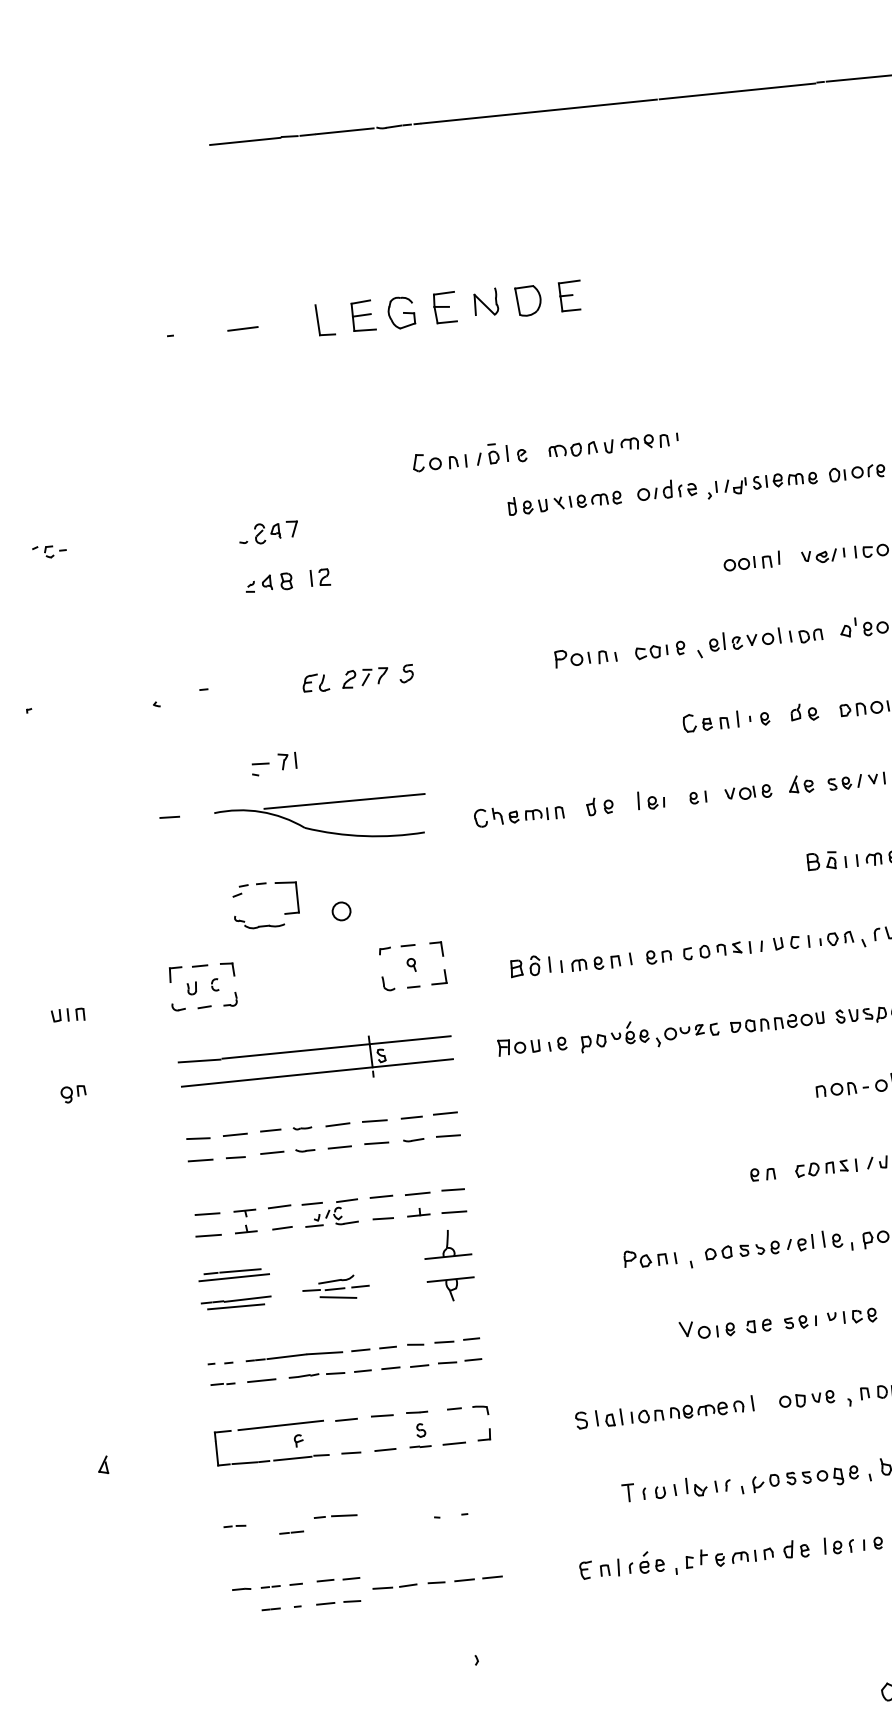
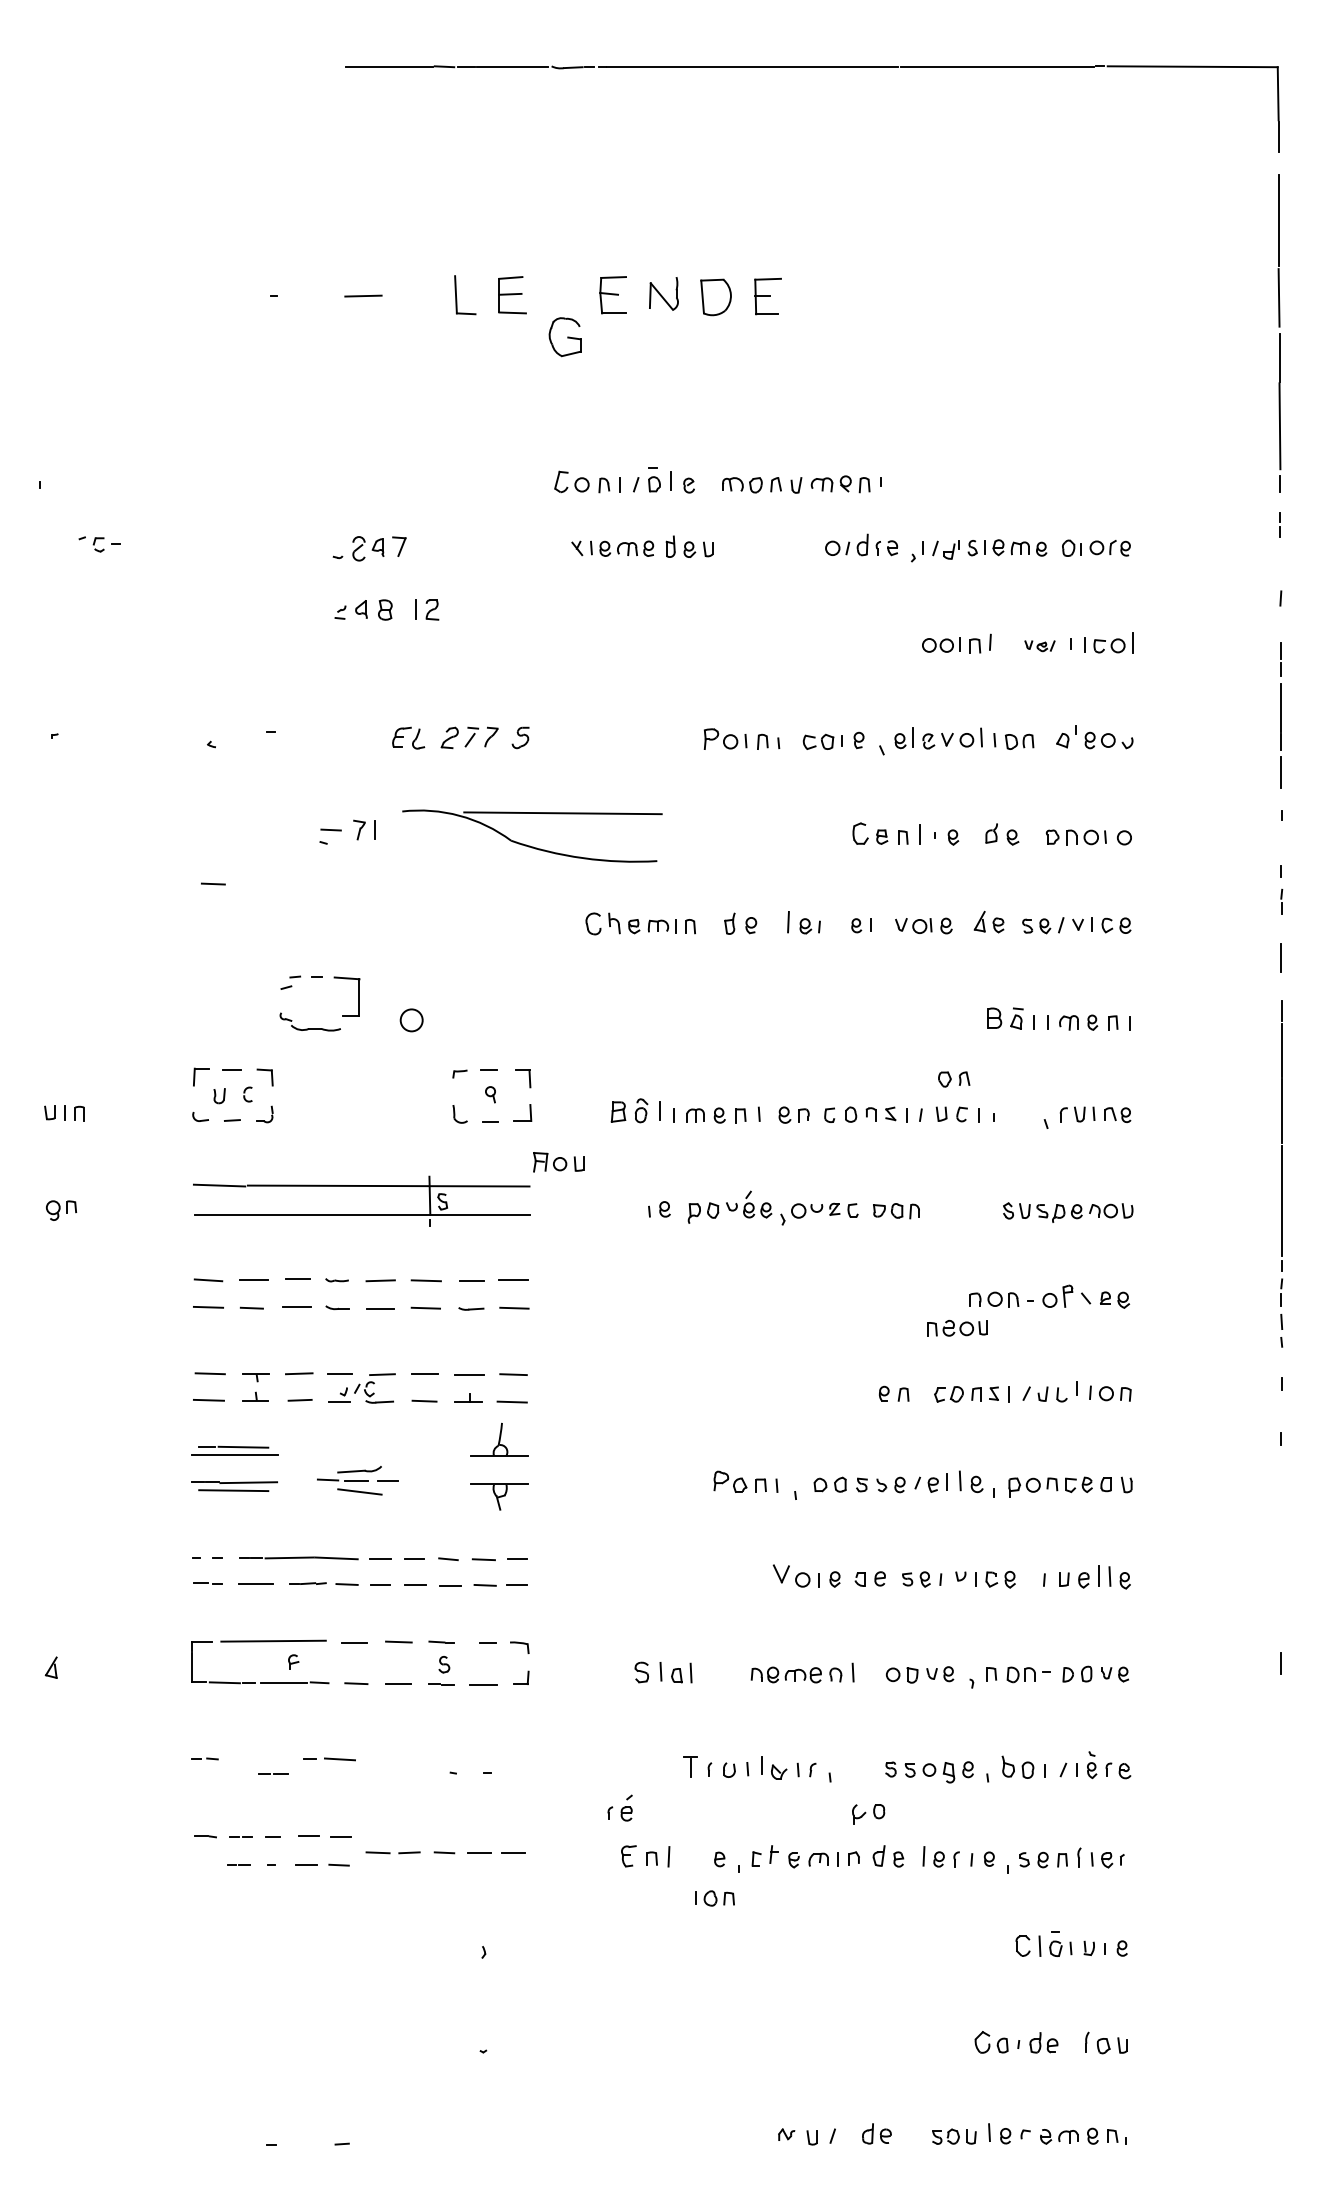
part: (400, 313) -> (564, 337), moved
part: (587, 500) -> (612, 548), moved
part: (819, 557) -> (1039, 646), size x0.7
part: (320, 830) -> (530, 845), moved
part: (840, 938) -> (954, 1079), moved
part: (799, 1020) -> (957, 1328), moved
part: (518, 1046) -> (558, 1162), moved
part: (647, 1416) -> (714, 1898), moved
part: (766, 1483) -> (868, 1814), moved
part: (638, 1562) -> (619, 1807), moved

